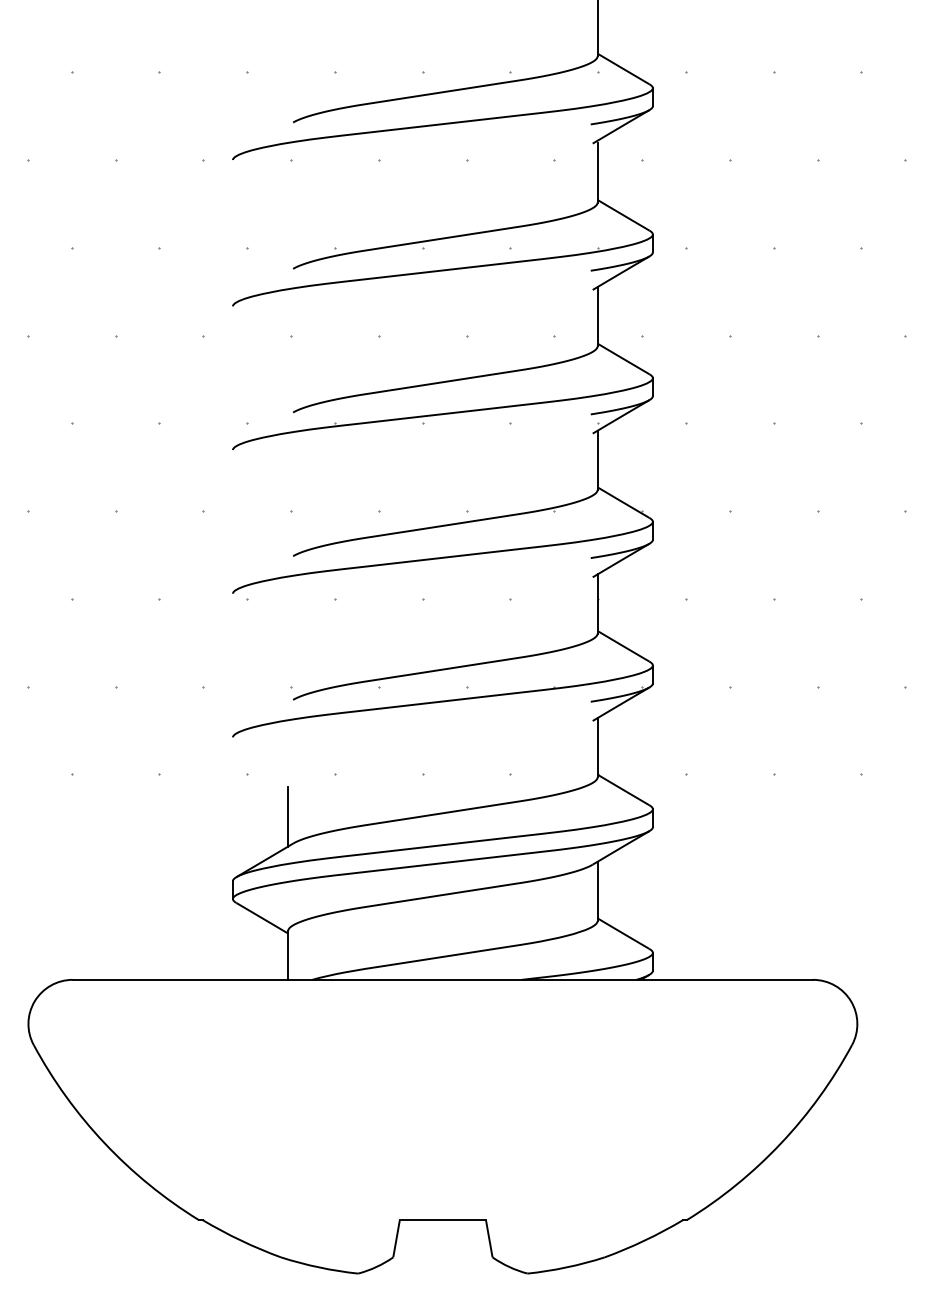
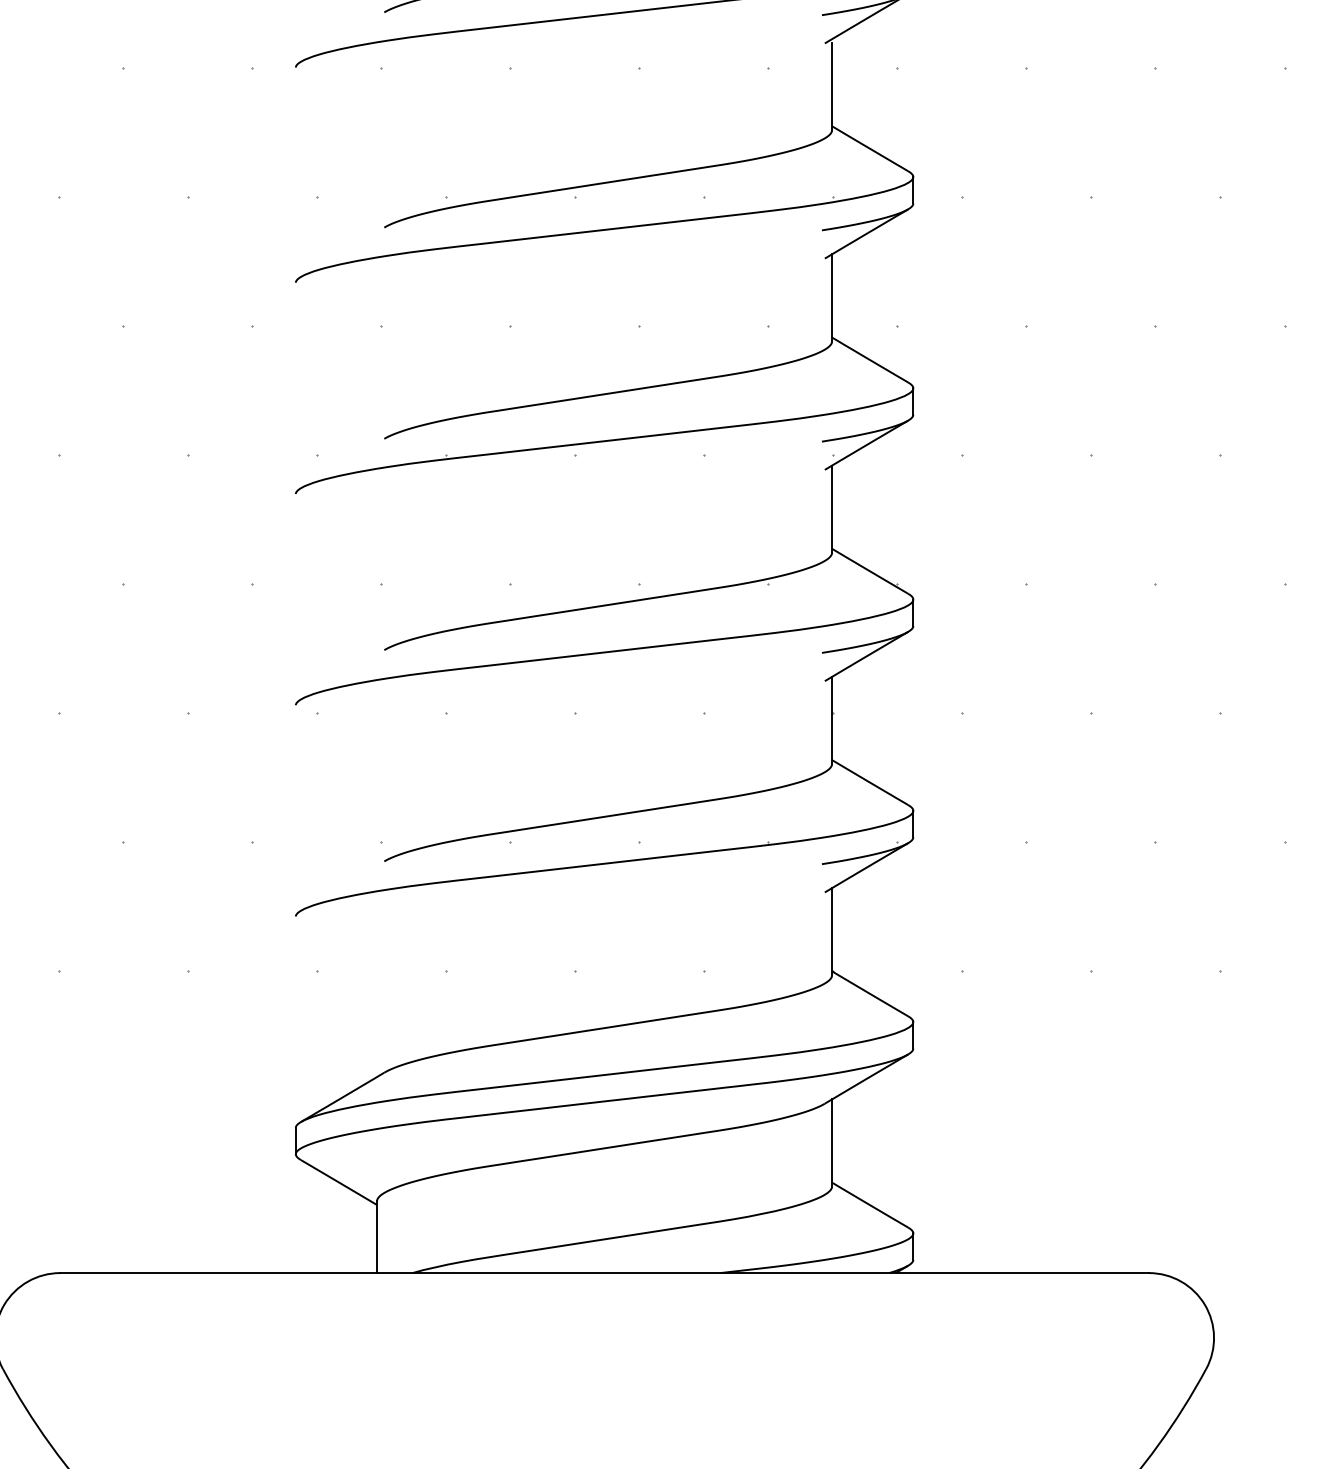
line: (288, 816) -> (377, 1032), removed

